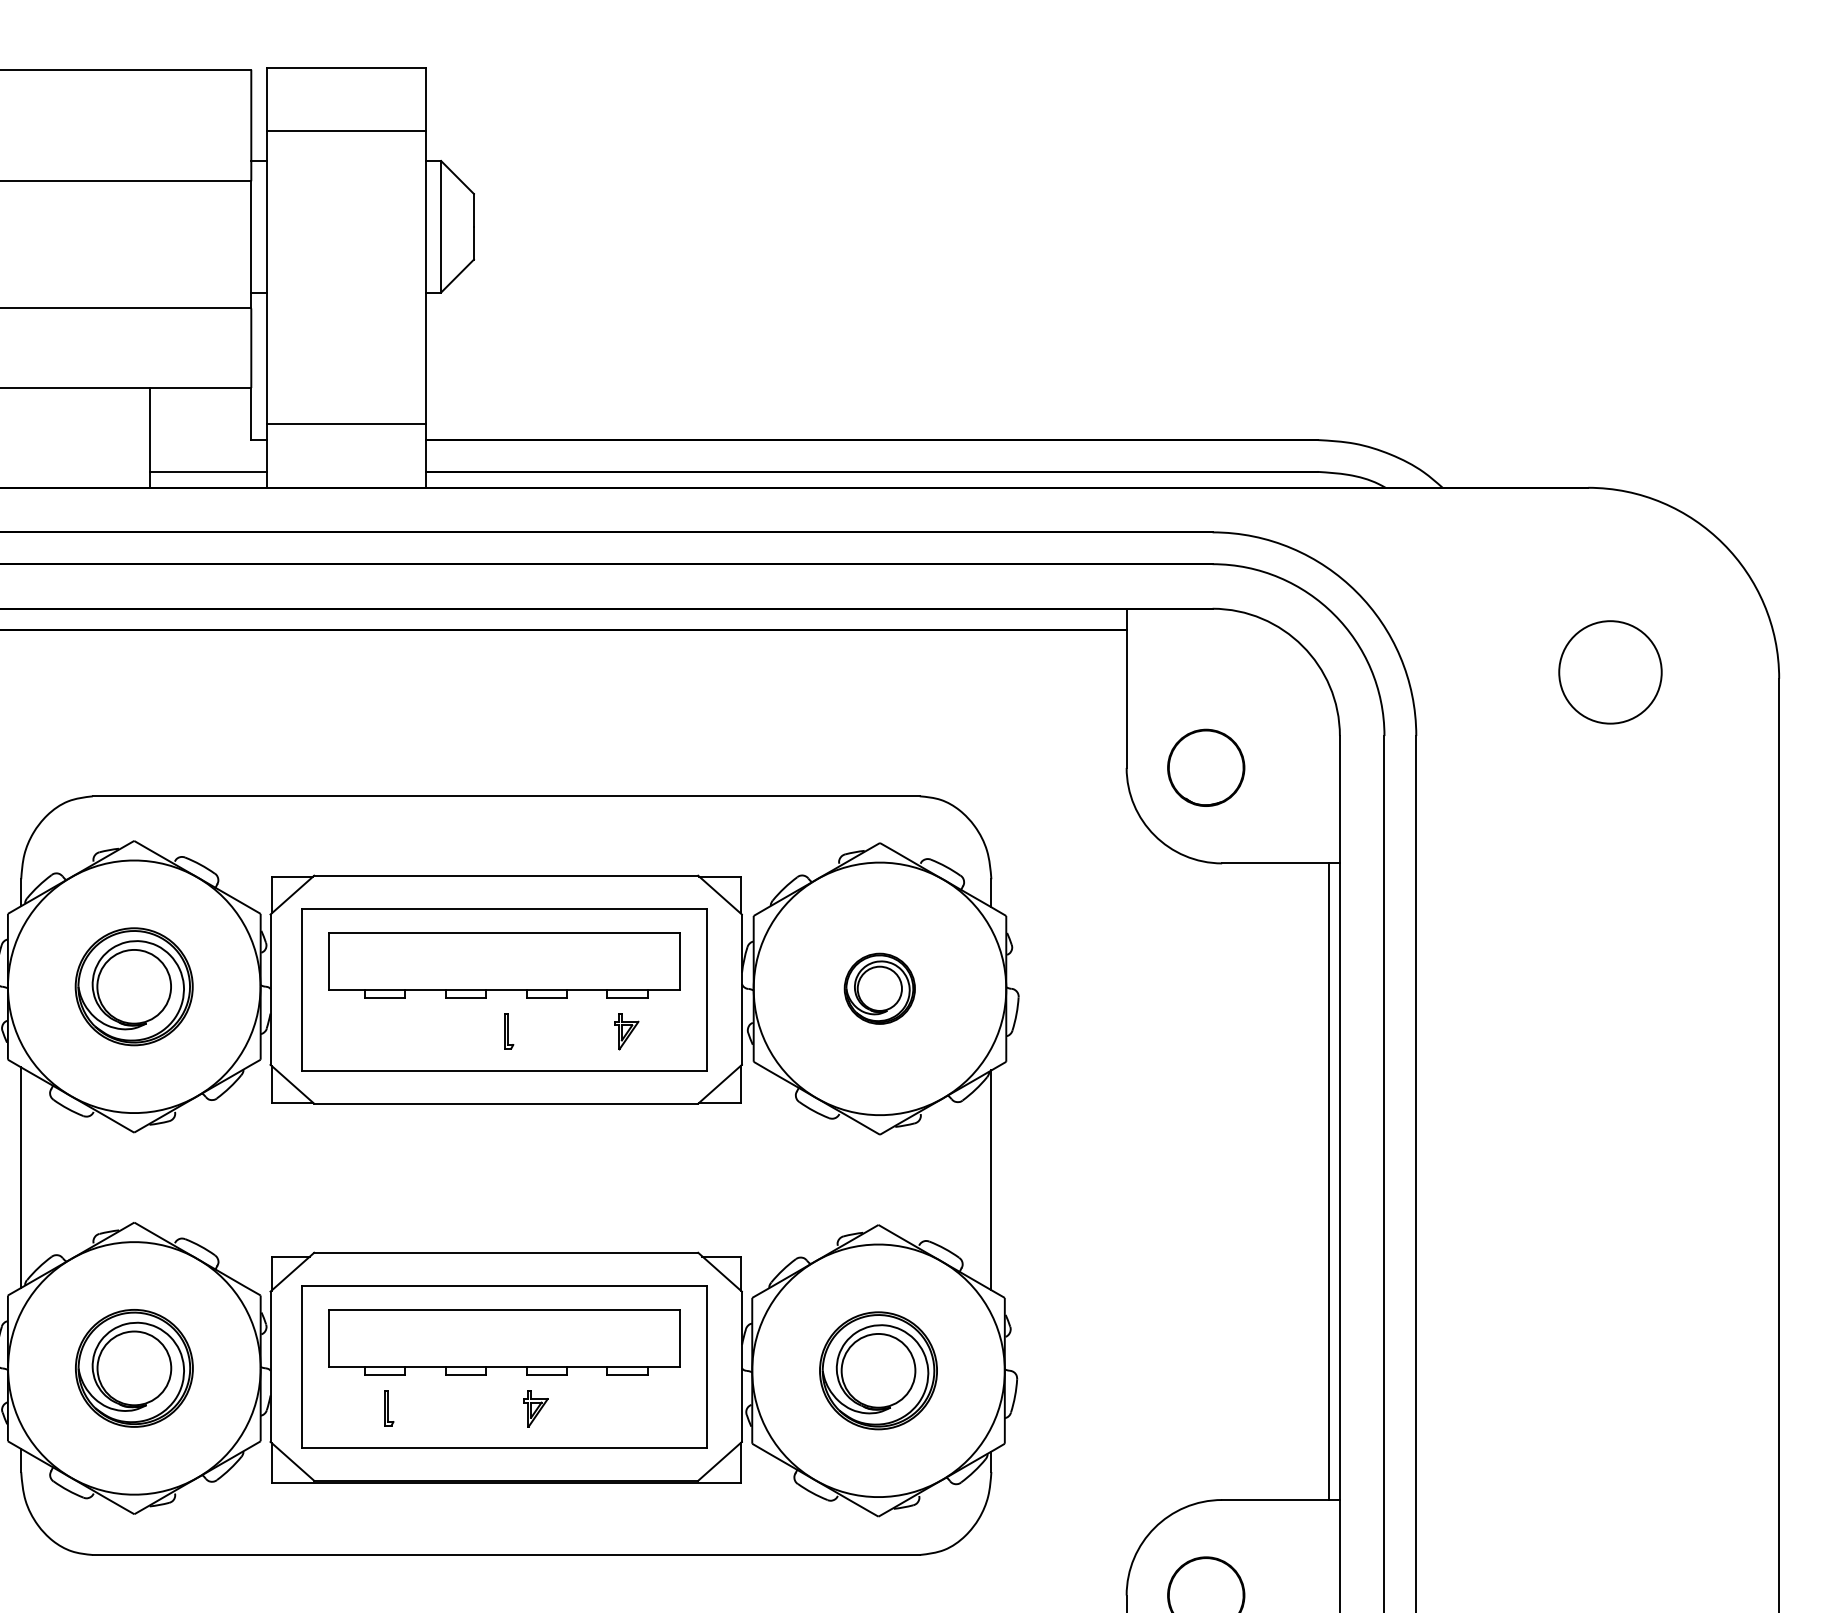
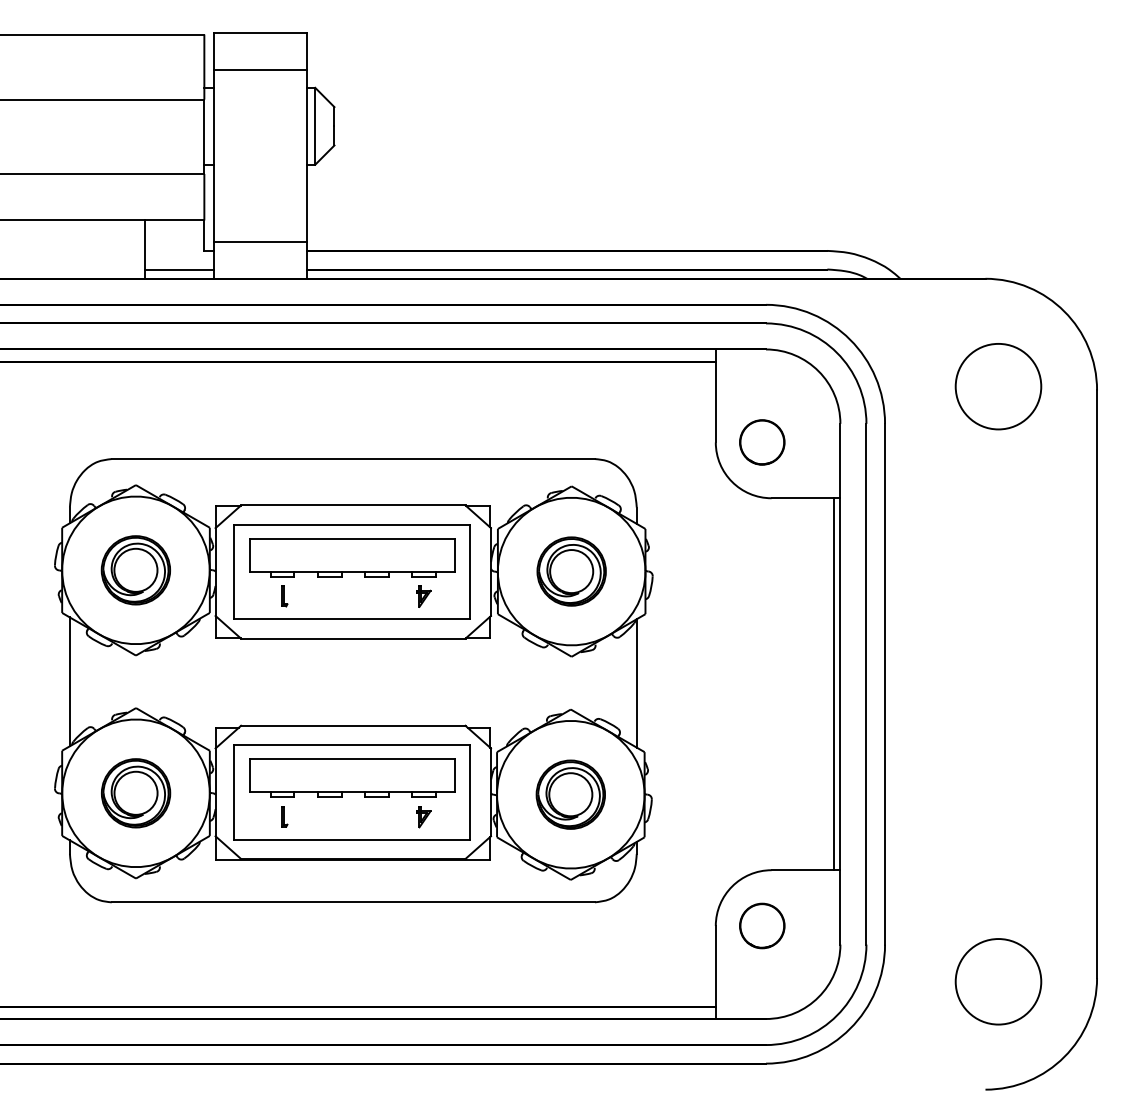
circle: (1610, 672) -> (998, 386), size x1.43
part: (879, 988) -> (571, 571), size x1.67
part: (508, 1031) -> (284, 596), moved
part: (535, 1409) -> (423, 817), moved

